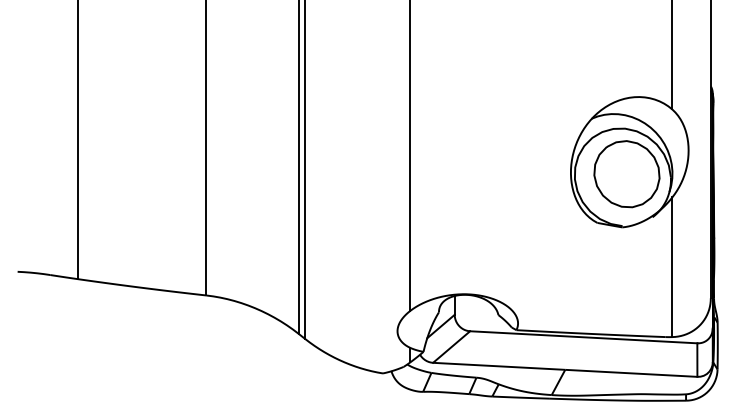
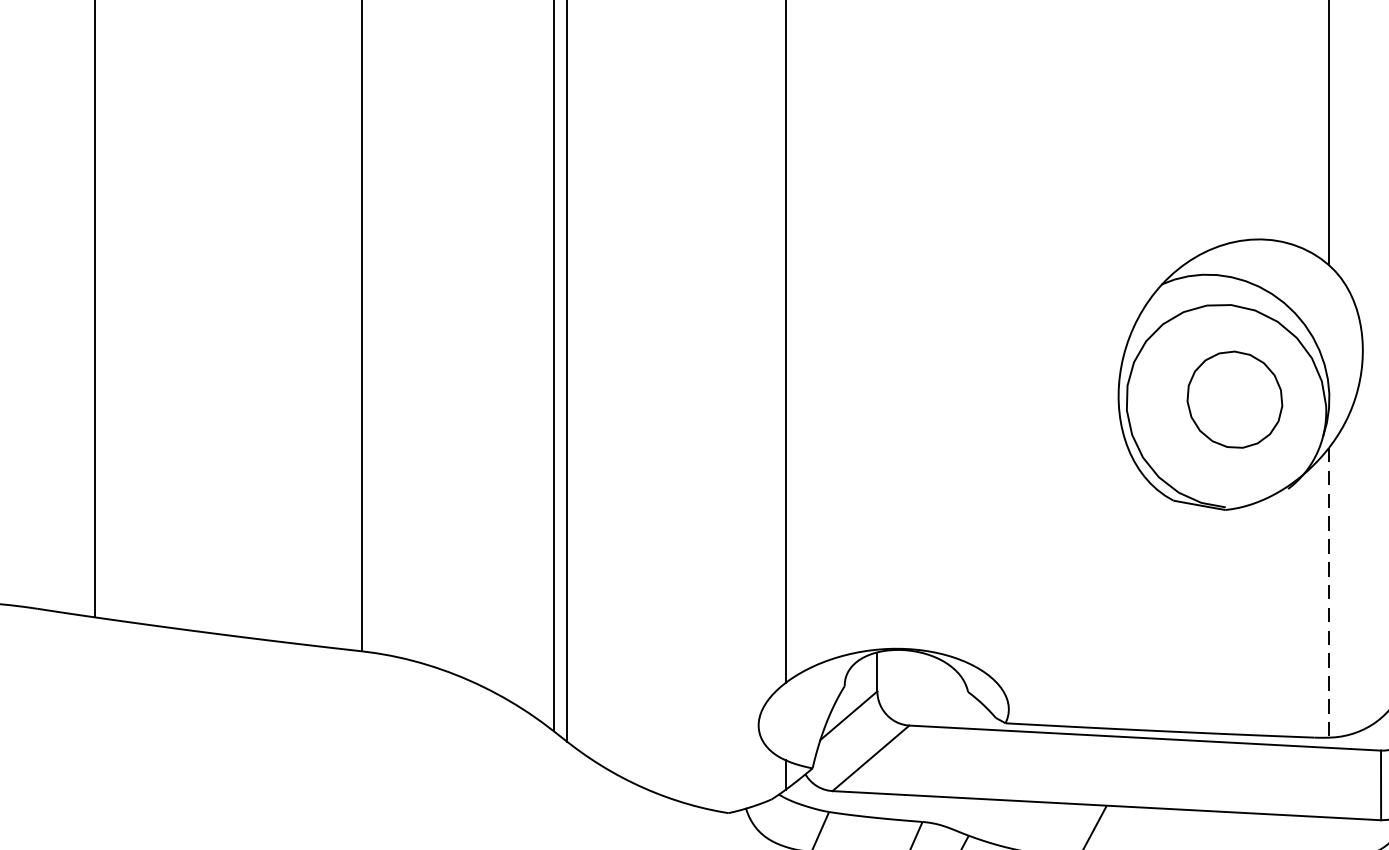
part: (626, 174) -> (1233, 400), size x0.7
line: (672, 267) -> (1329, 593), solid -> dashed

